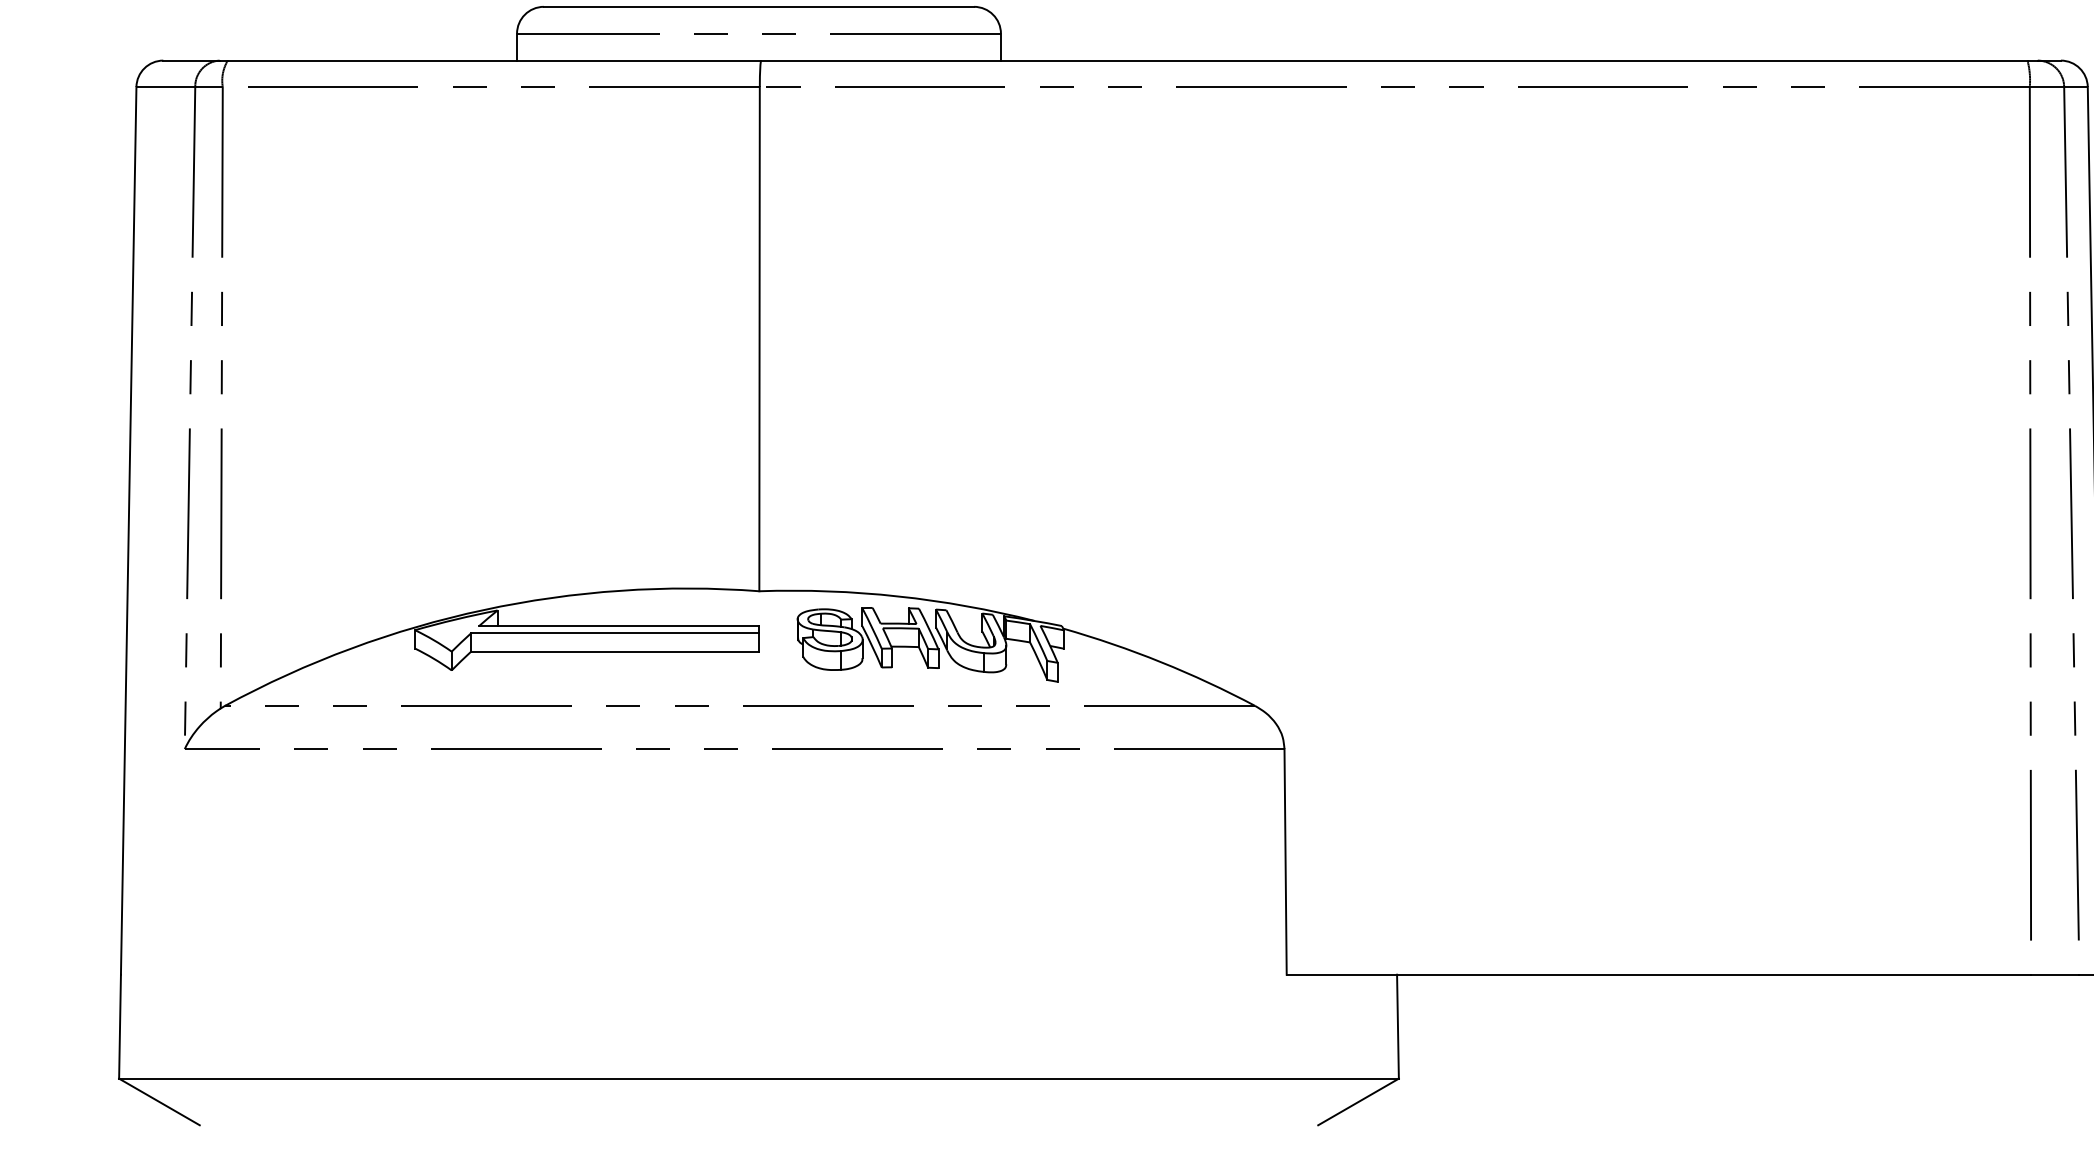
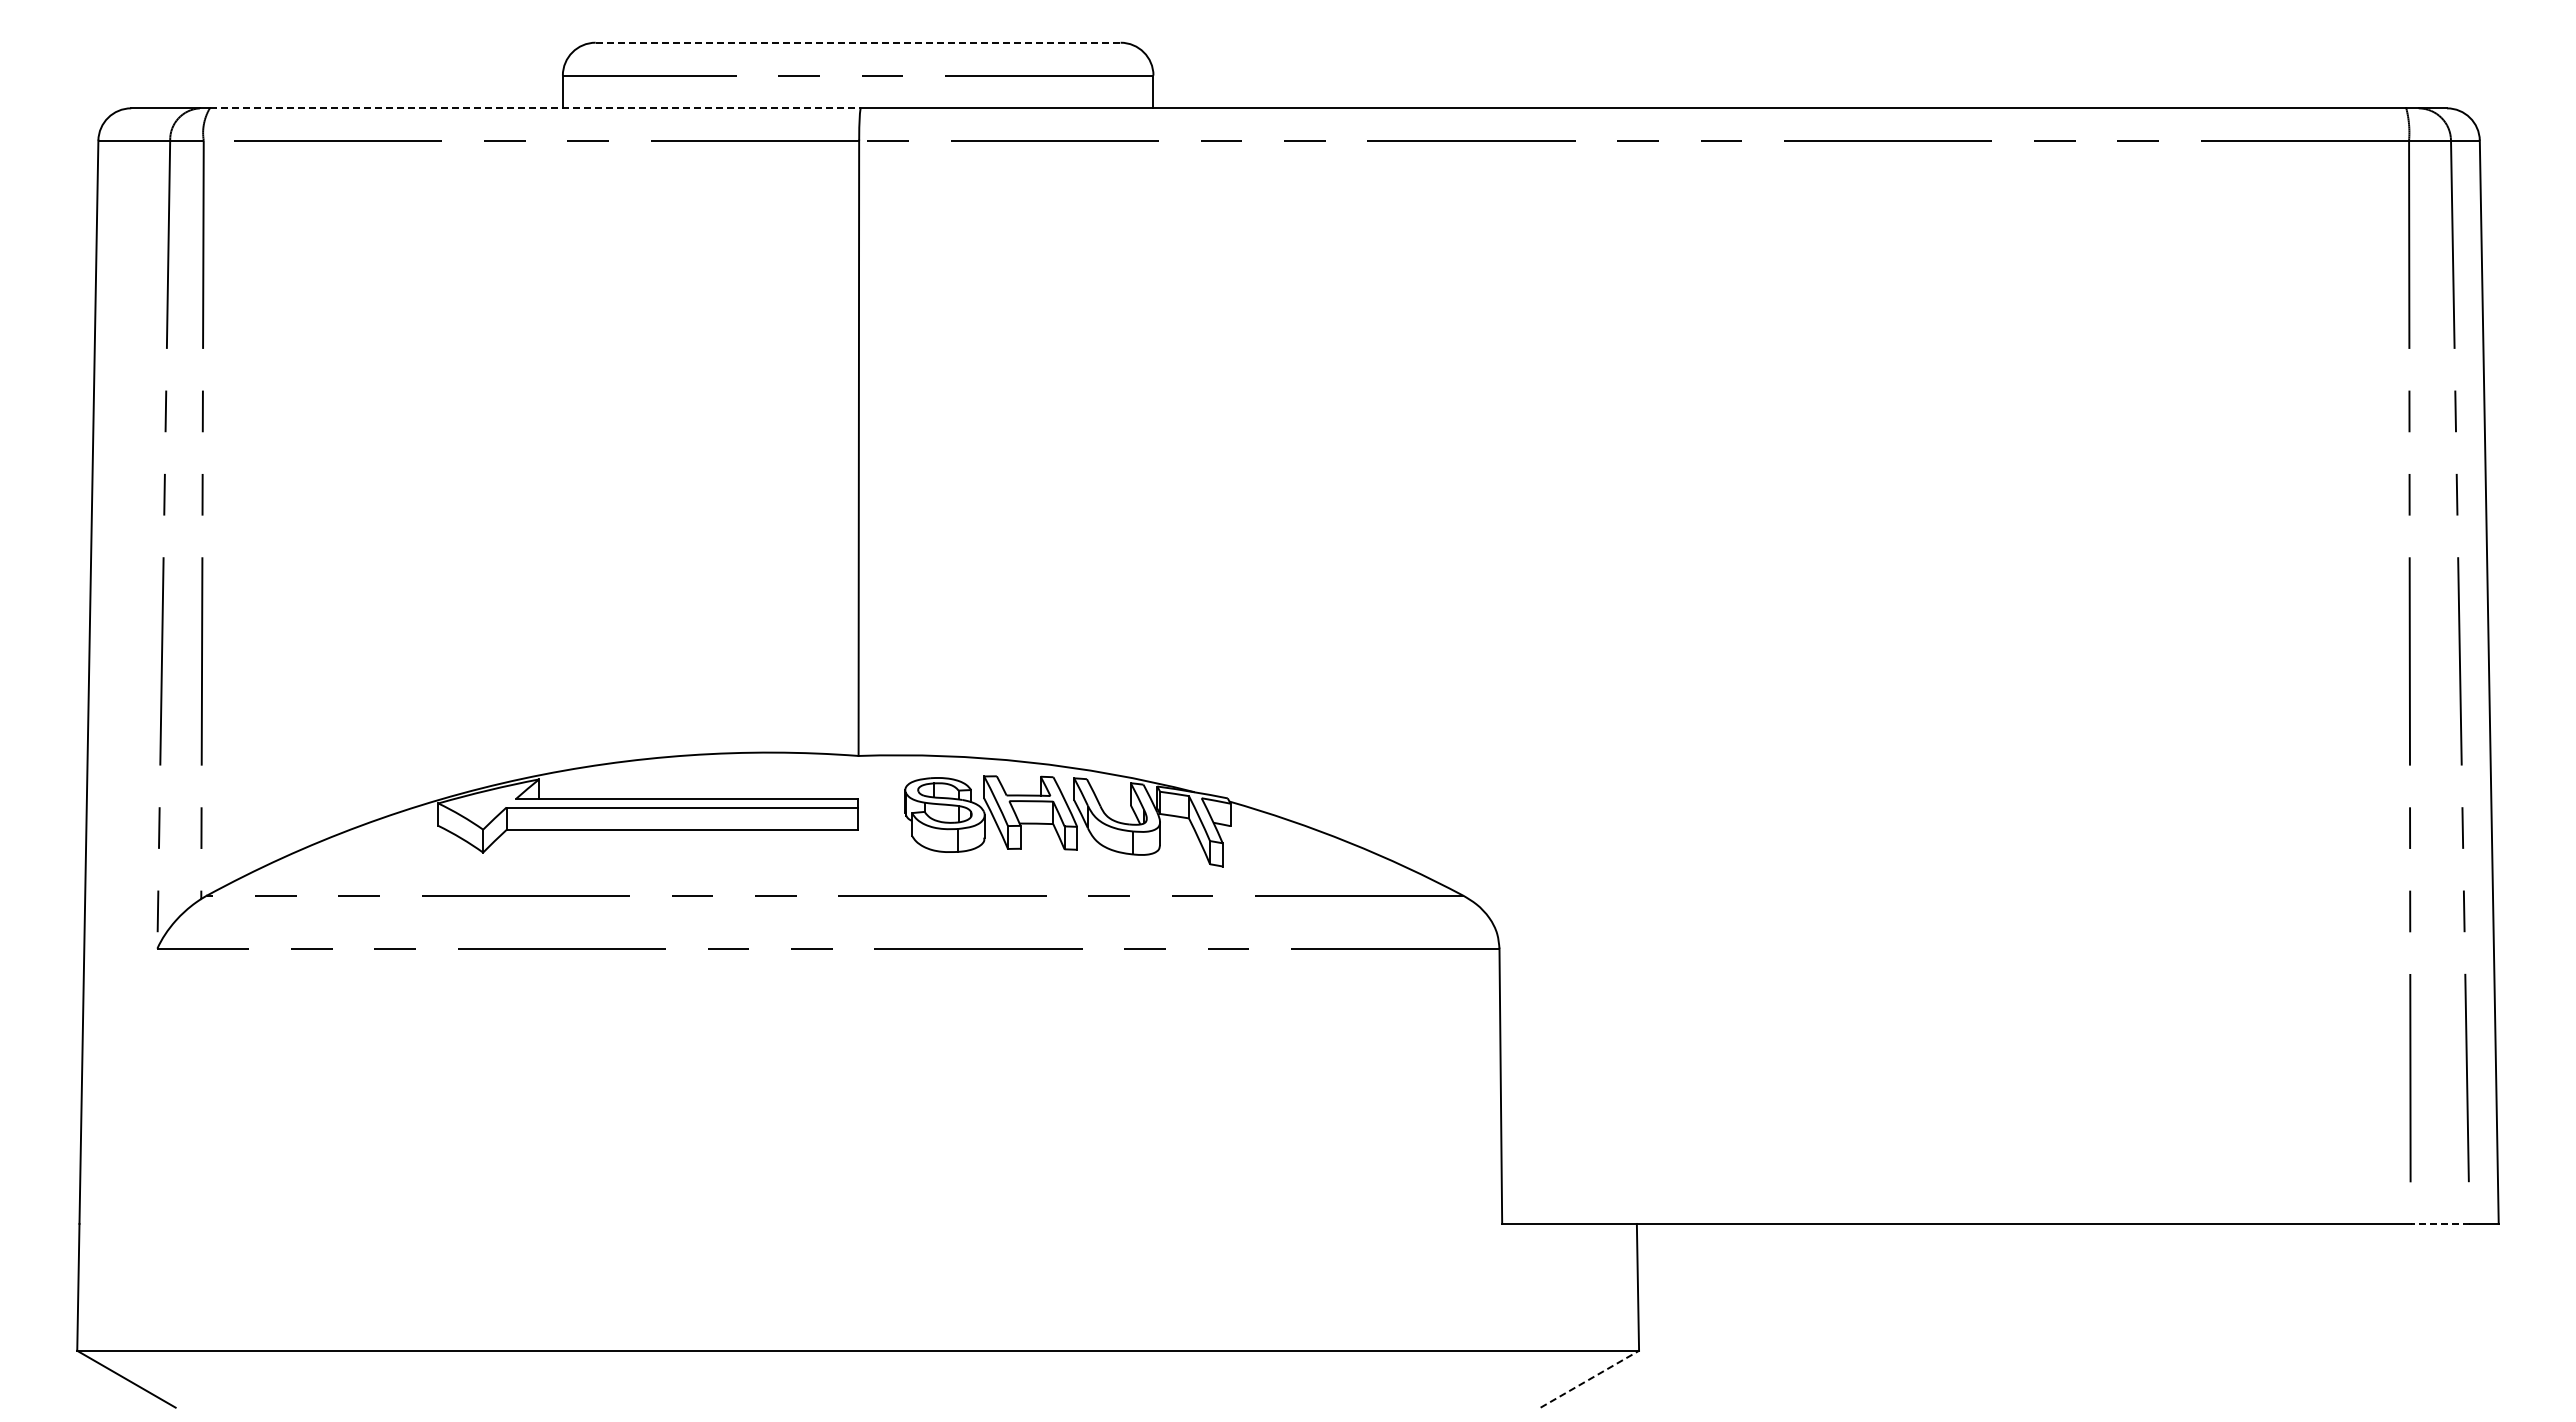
line: (759, 6) -> (858, 42), solid -> dashed
line: (494, 60) -> (535, 108), solid -> dashed
line: (2054, 974) -> (2439, 1223), solid -> dashed
line: (1358, 1102) -> (1589, 1379), solid -> dashed

